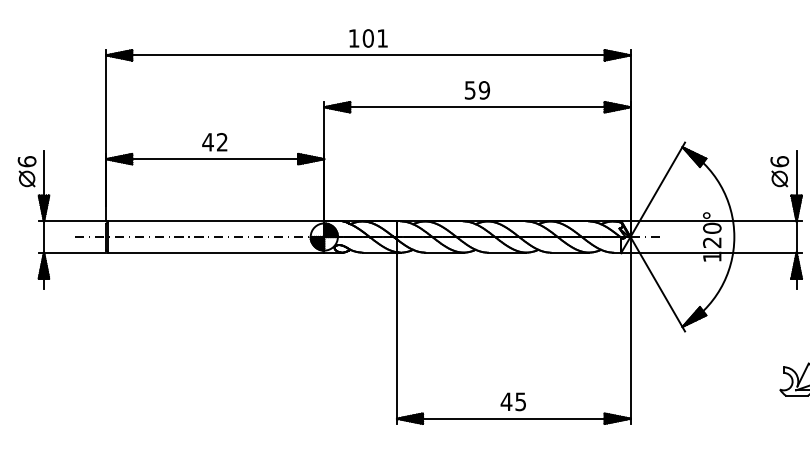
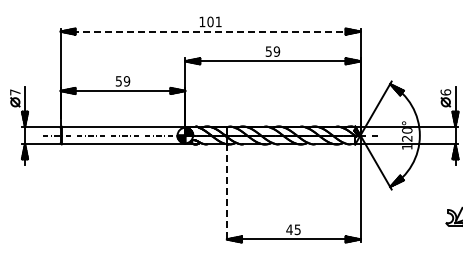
line: (368, 55) -> (210, 31), solid -> dashed
text: (214, 142) -> (122, 81), 42 -> 59
text: (27, 161) -> (15, 92), 6 -> 7
line: (396, 338) -> (226, 193), solid -> dashed

